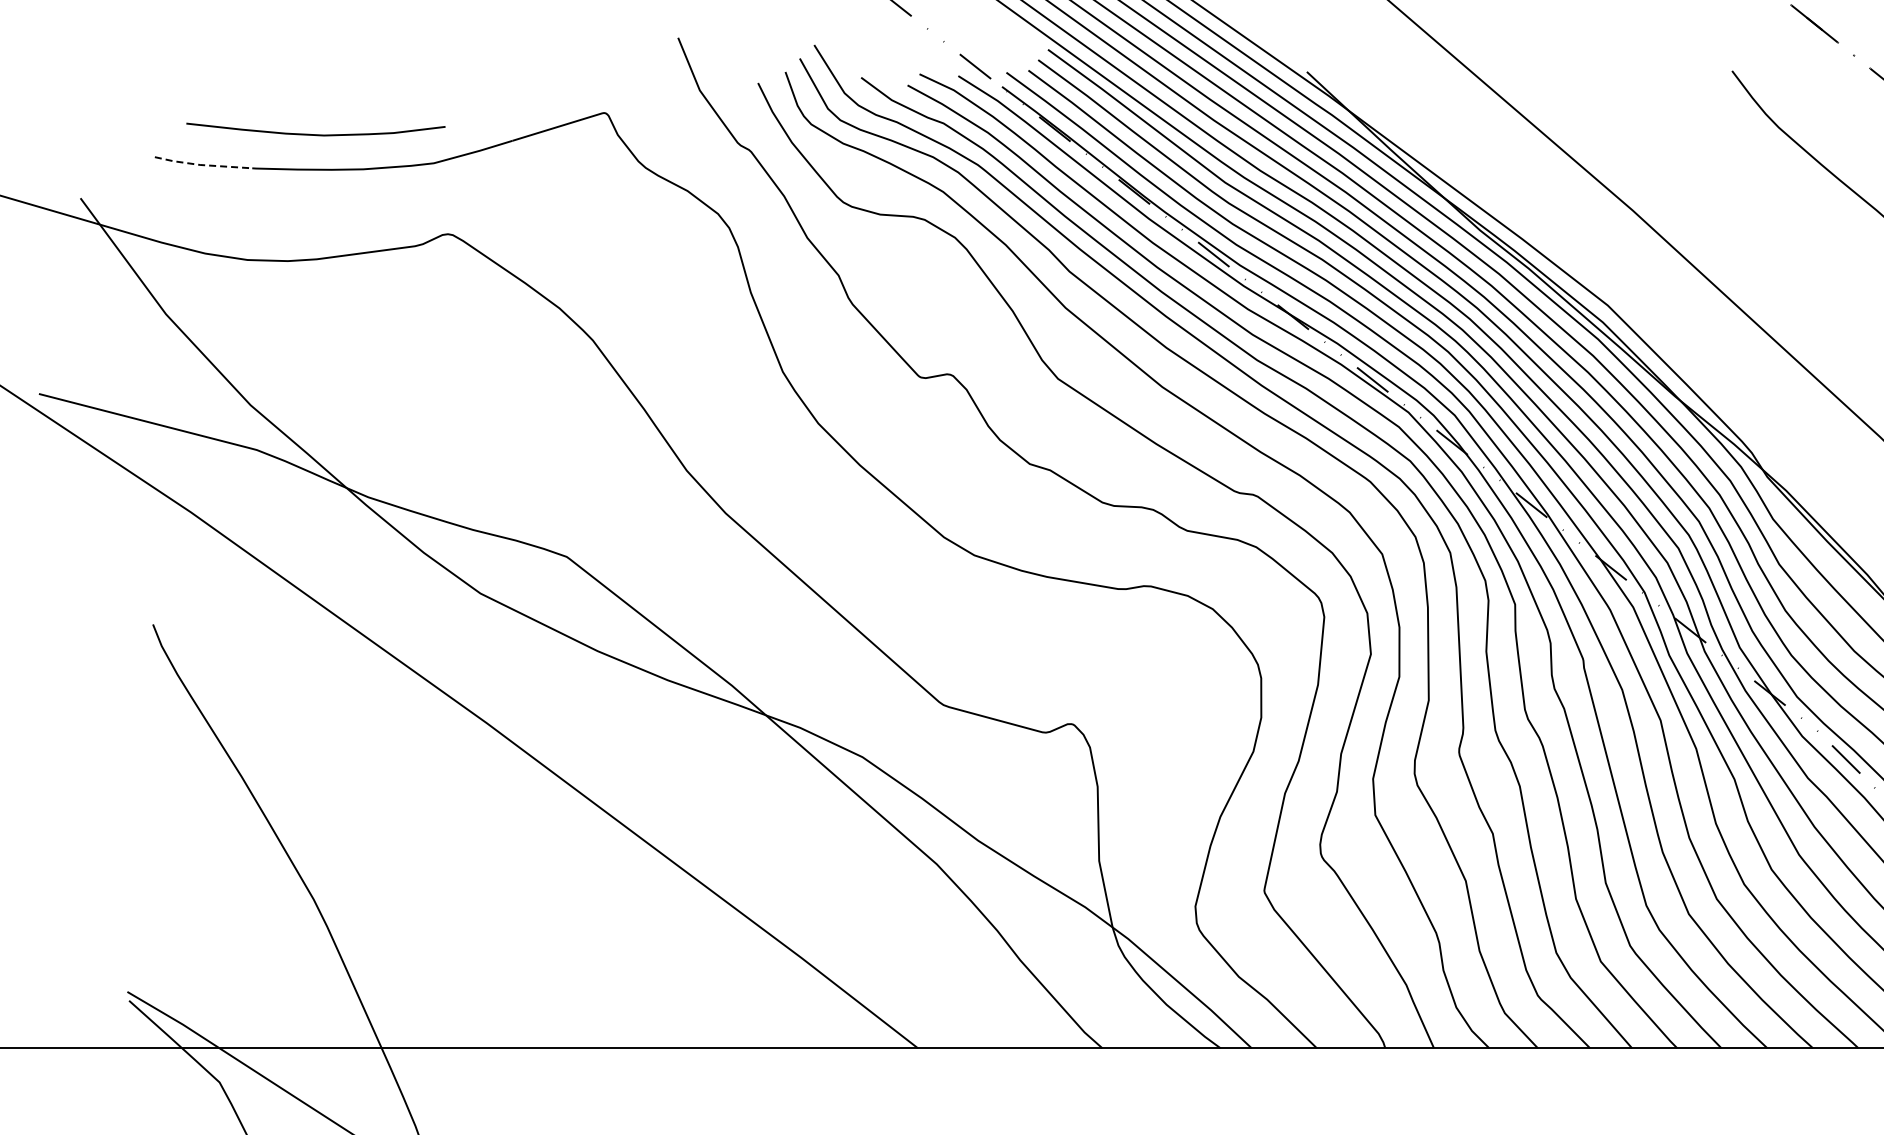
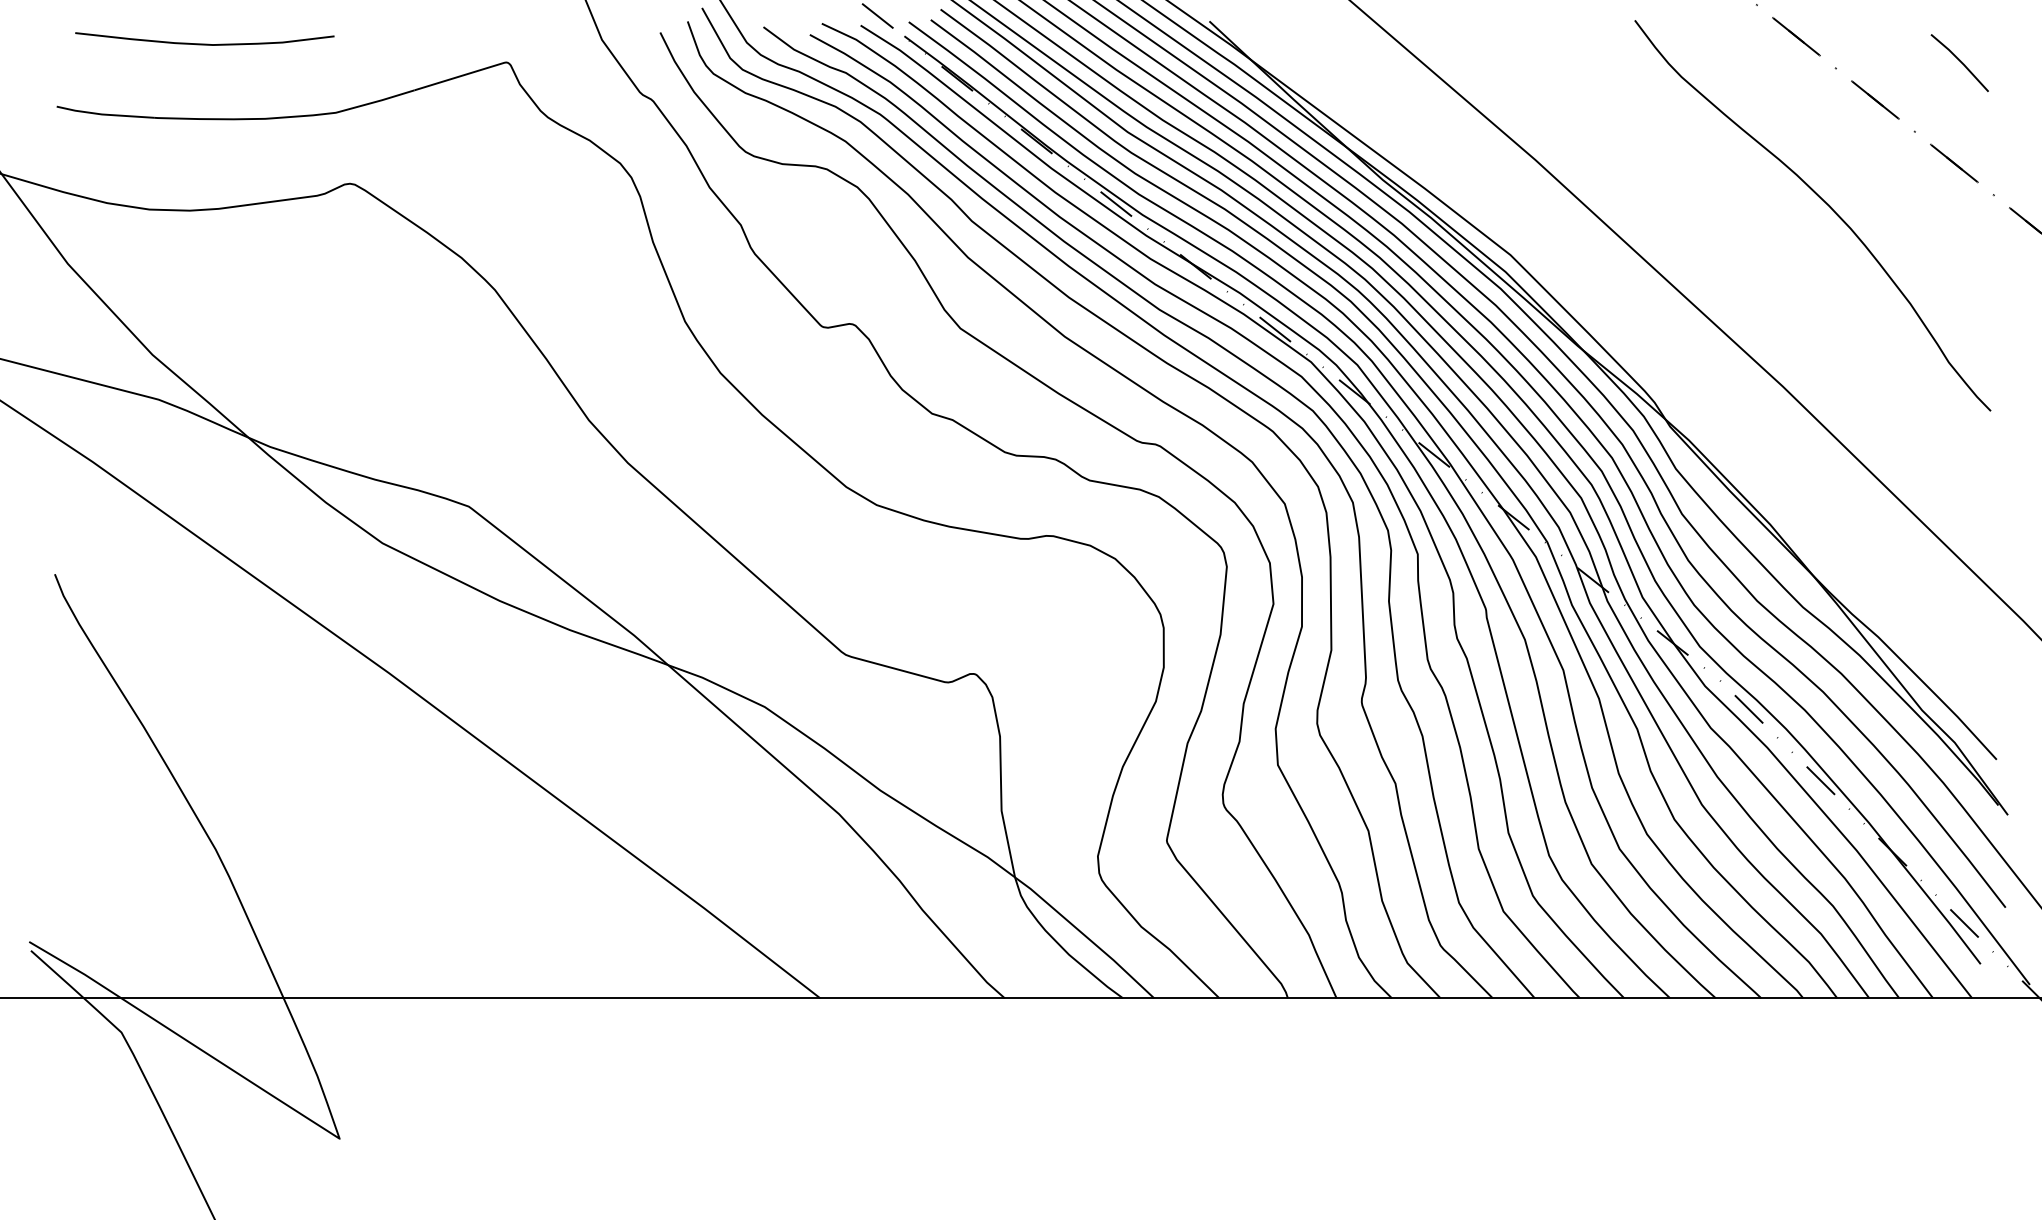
curve: (315, 134) -> (204, 43), moved
line: (201, 165) -> (103, 114), dashed -> solid

